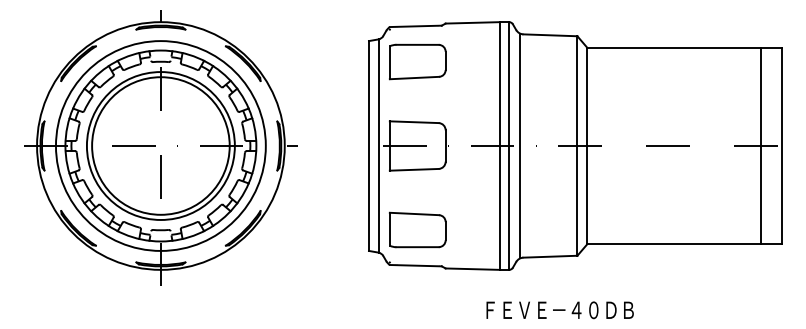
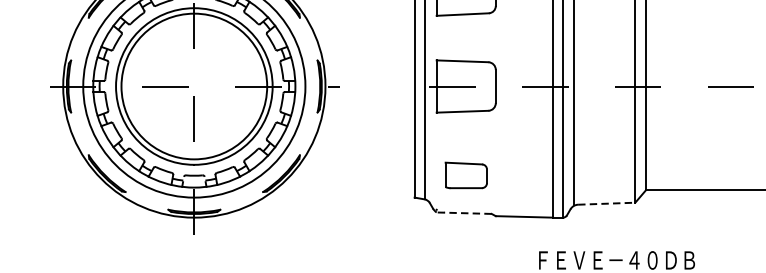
part: (417, 229) -> (465, 174), size x0.7
line: (550, 256) -> (606, 203), solid -> dashed
line: (415, 265) -> (463, 213), solid -> dashed

